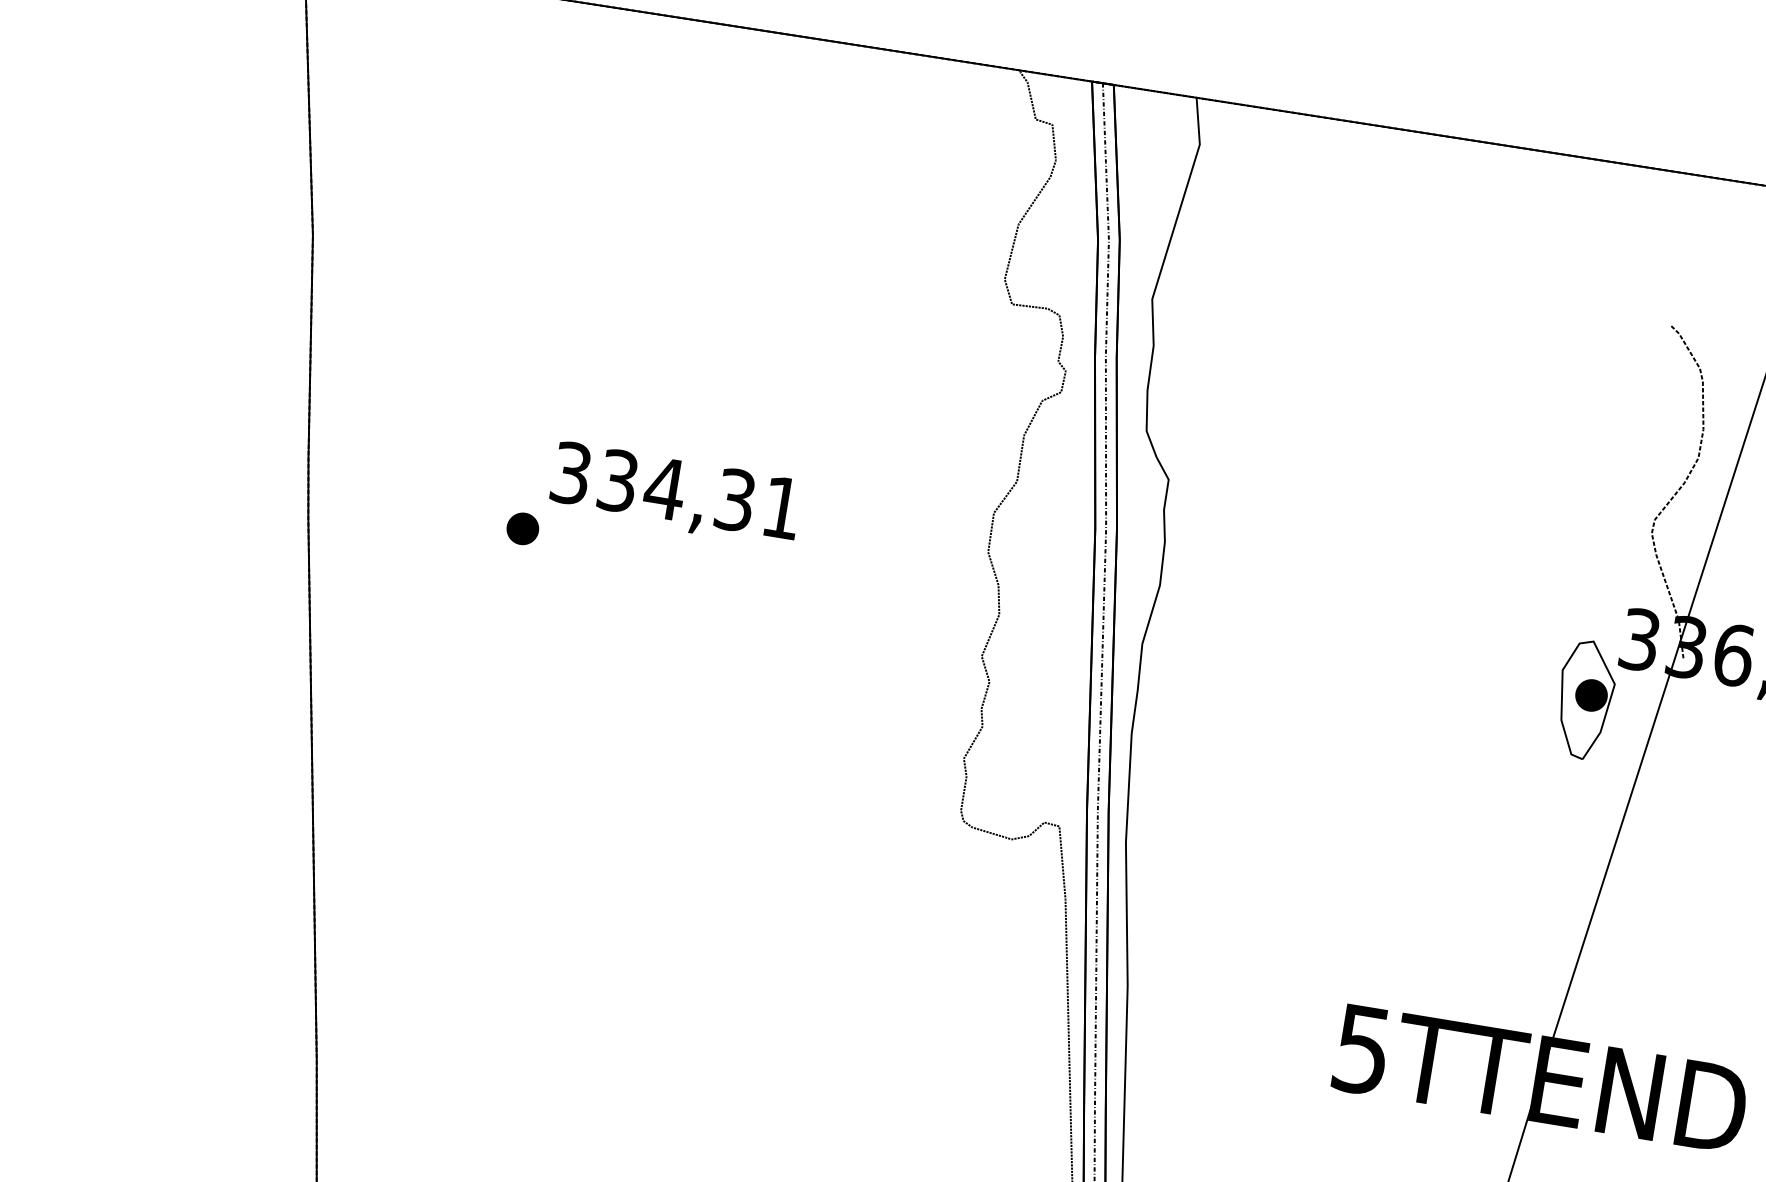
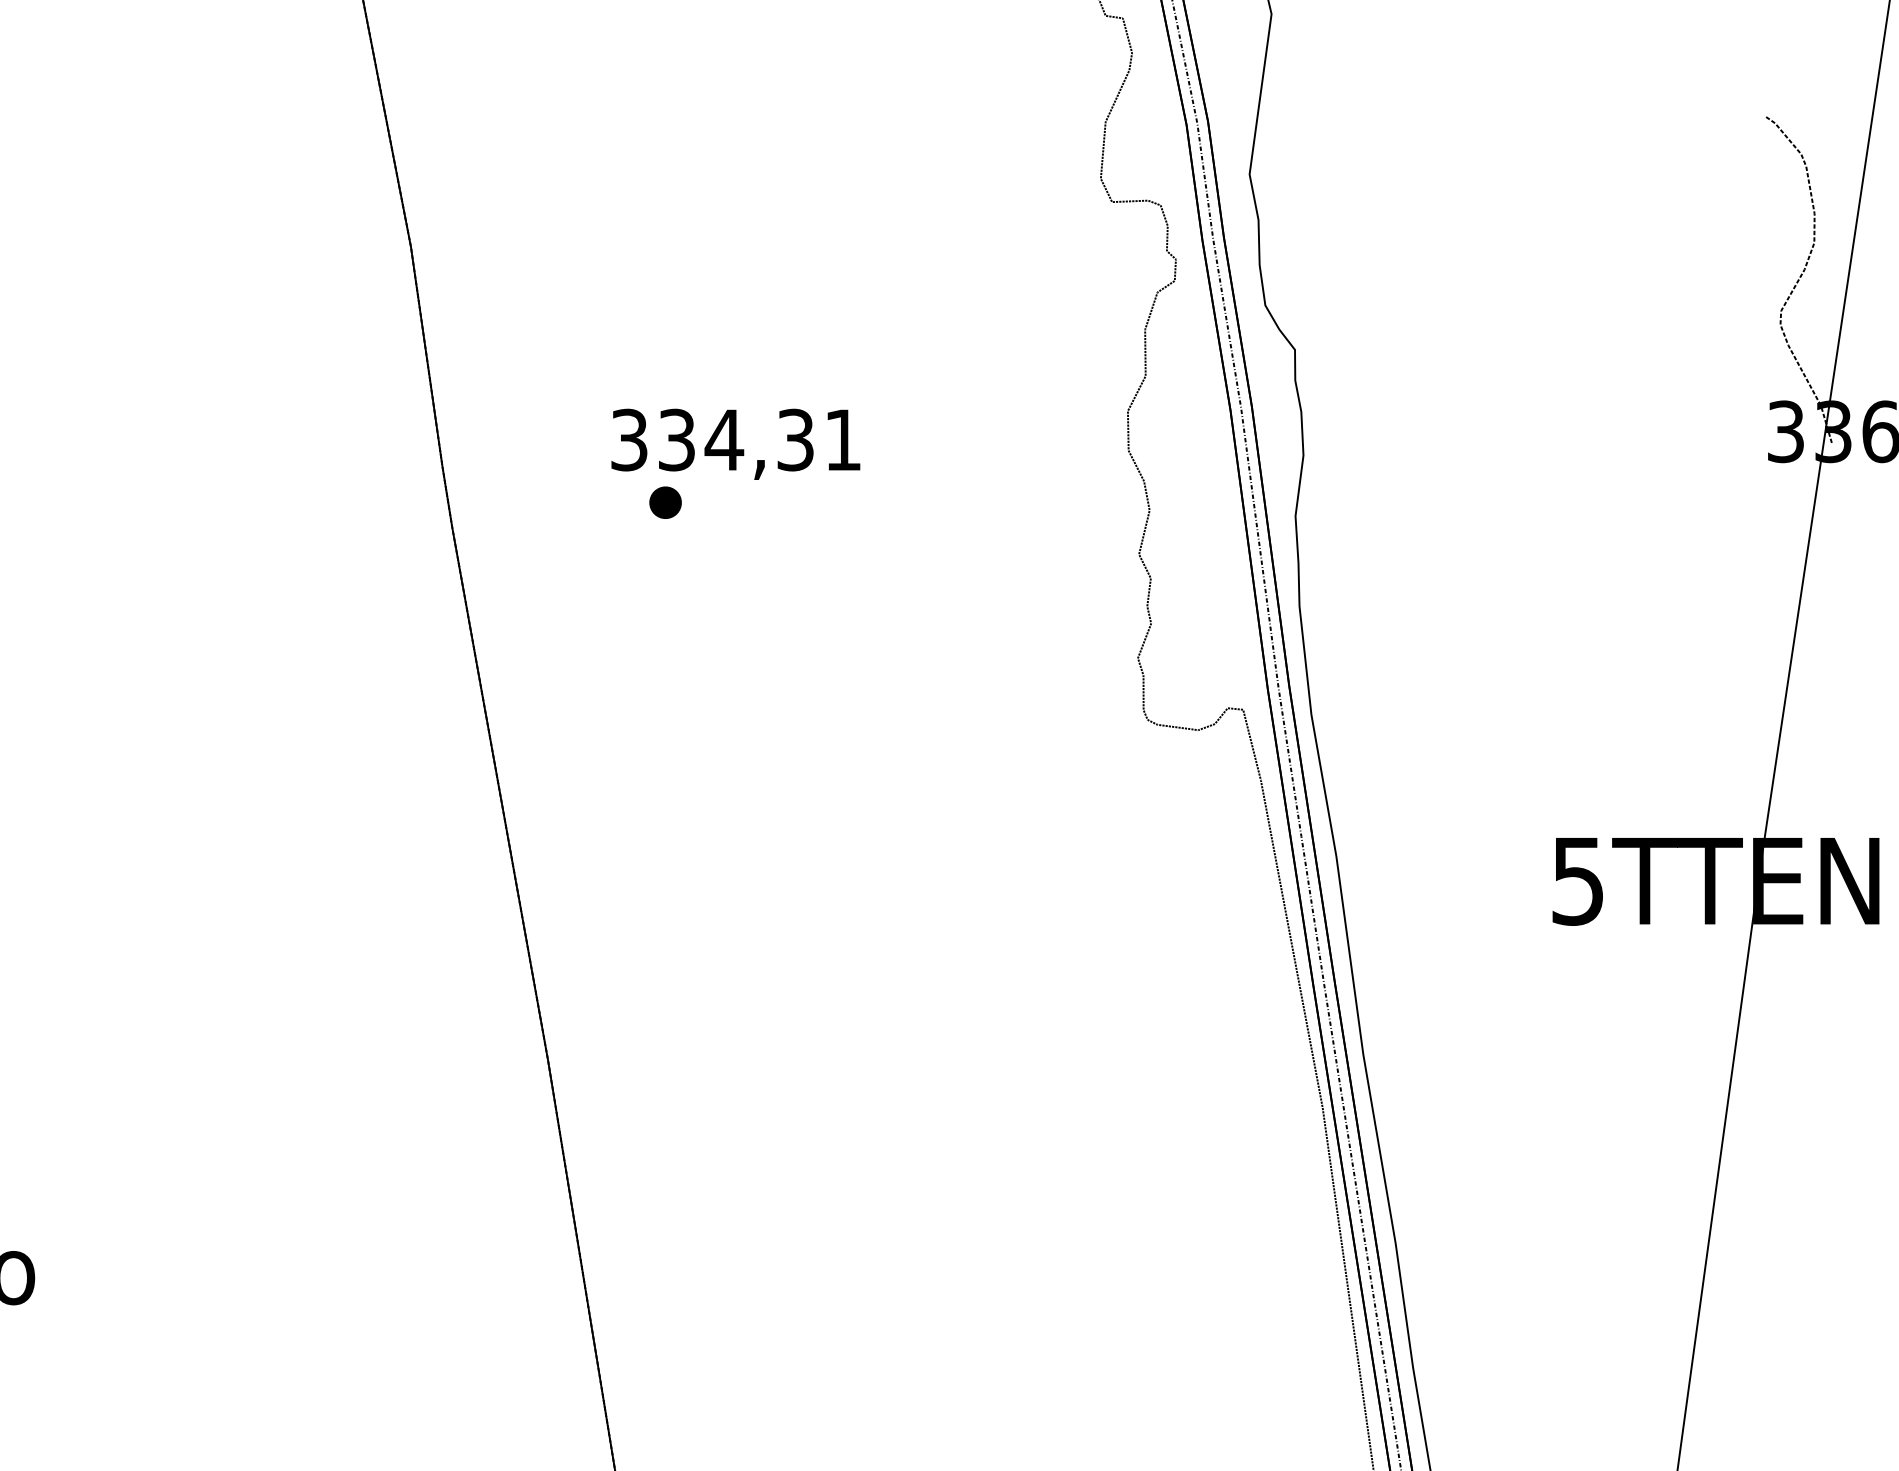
text: (675, 493) -> (735, 443), moved
part: (1585, 699) -> (1741, 499), removed

